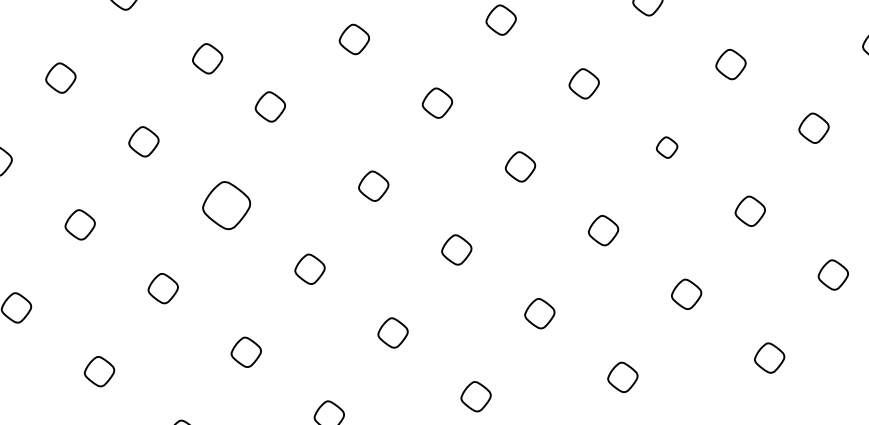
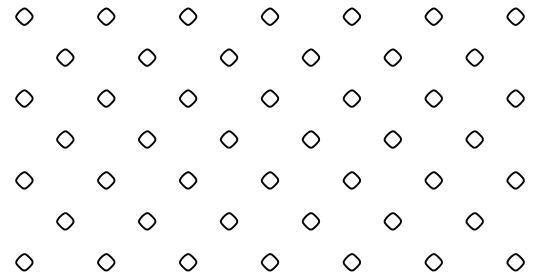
part: (271, 106) -> (188, 98), moved
part: (666, 147) -> (392, 139), size x1.43
part: (227, 205) -> (147, 139), size x0.62

